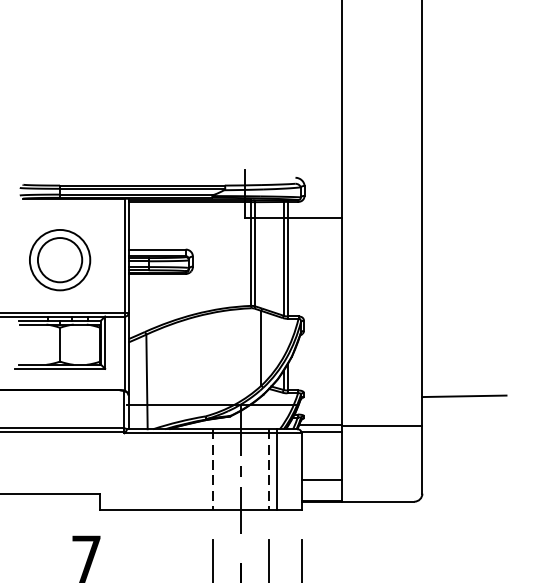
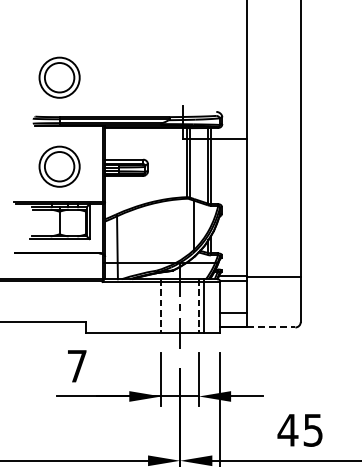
part: (59, 126) -> (59, 77), added
line: (464, 395) -> (328, 256), removed
line: (378, 501) -> (271, 327), solid -> dashed

